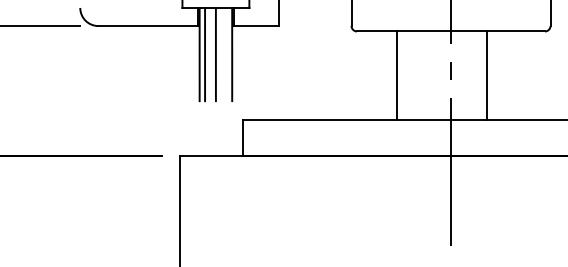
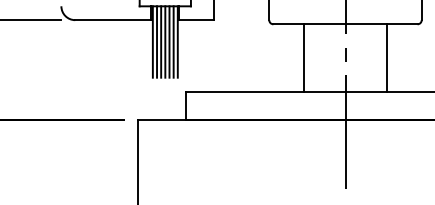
line: (210, 54) -> (161, 41), added
line: (221, 54) -> (169, 41), added
line: (226, 54) -> (173, 41), added
line: (487, 75) -> (387, 58), moved

